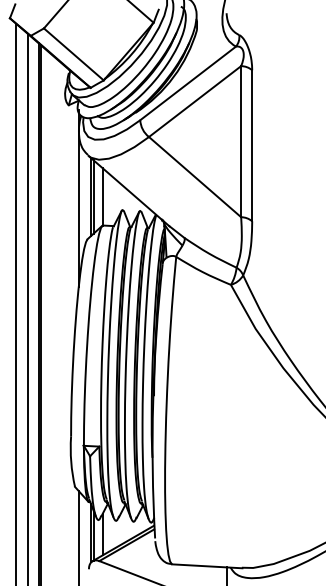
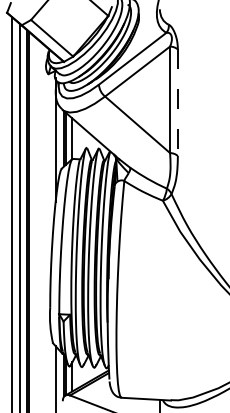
line: (252, 145) -> (178, 102), solid -> dashed

